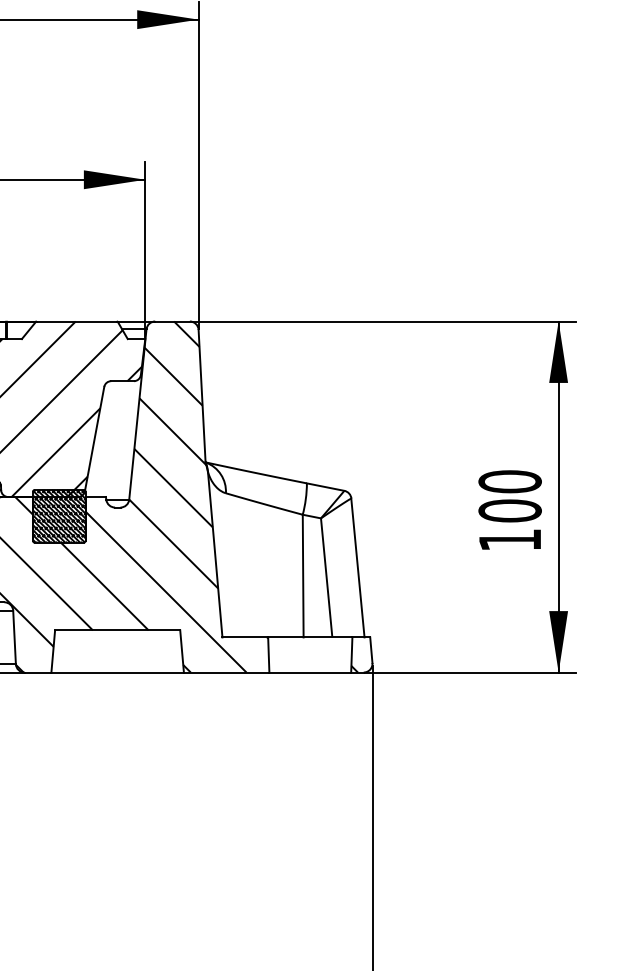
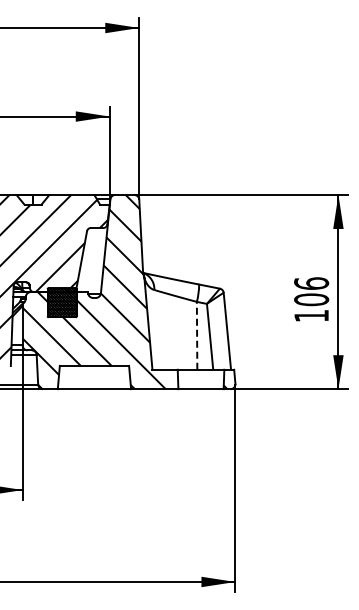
text: (509, 481) -> (311, 283), 100 -> 106
line: (303, 575) -> (197, 335), solid -> dashed

